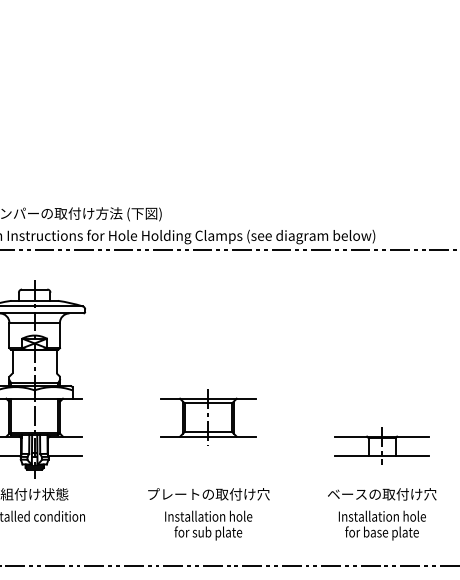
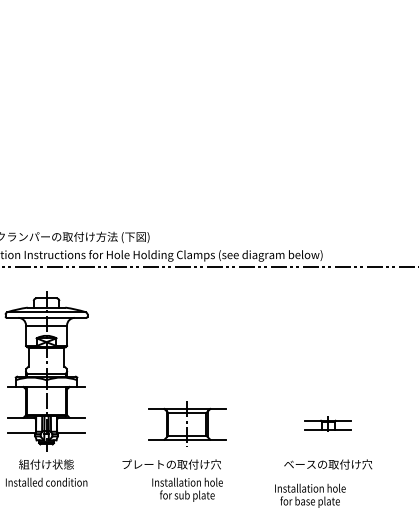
part: (208, 416) -> (187, 423), moved
part: (382, 446) -> (328, 425), size x0.6
text: (208, 494) -> (171, 464), moved
text: (382, 525) -> (310, 495), moved

